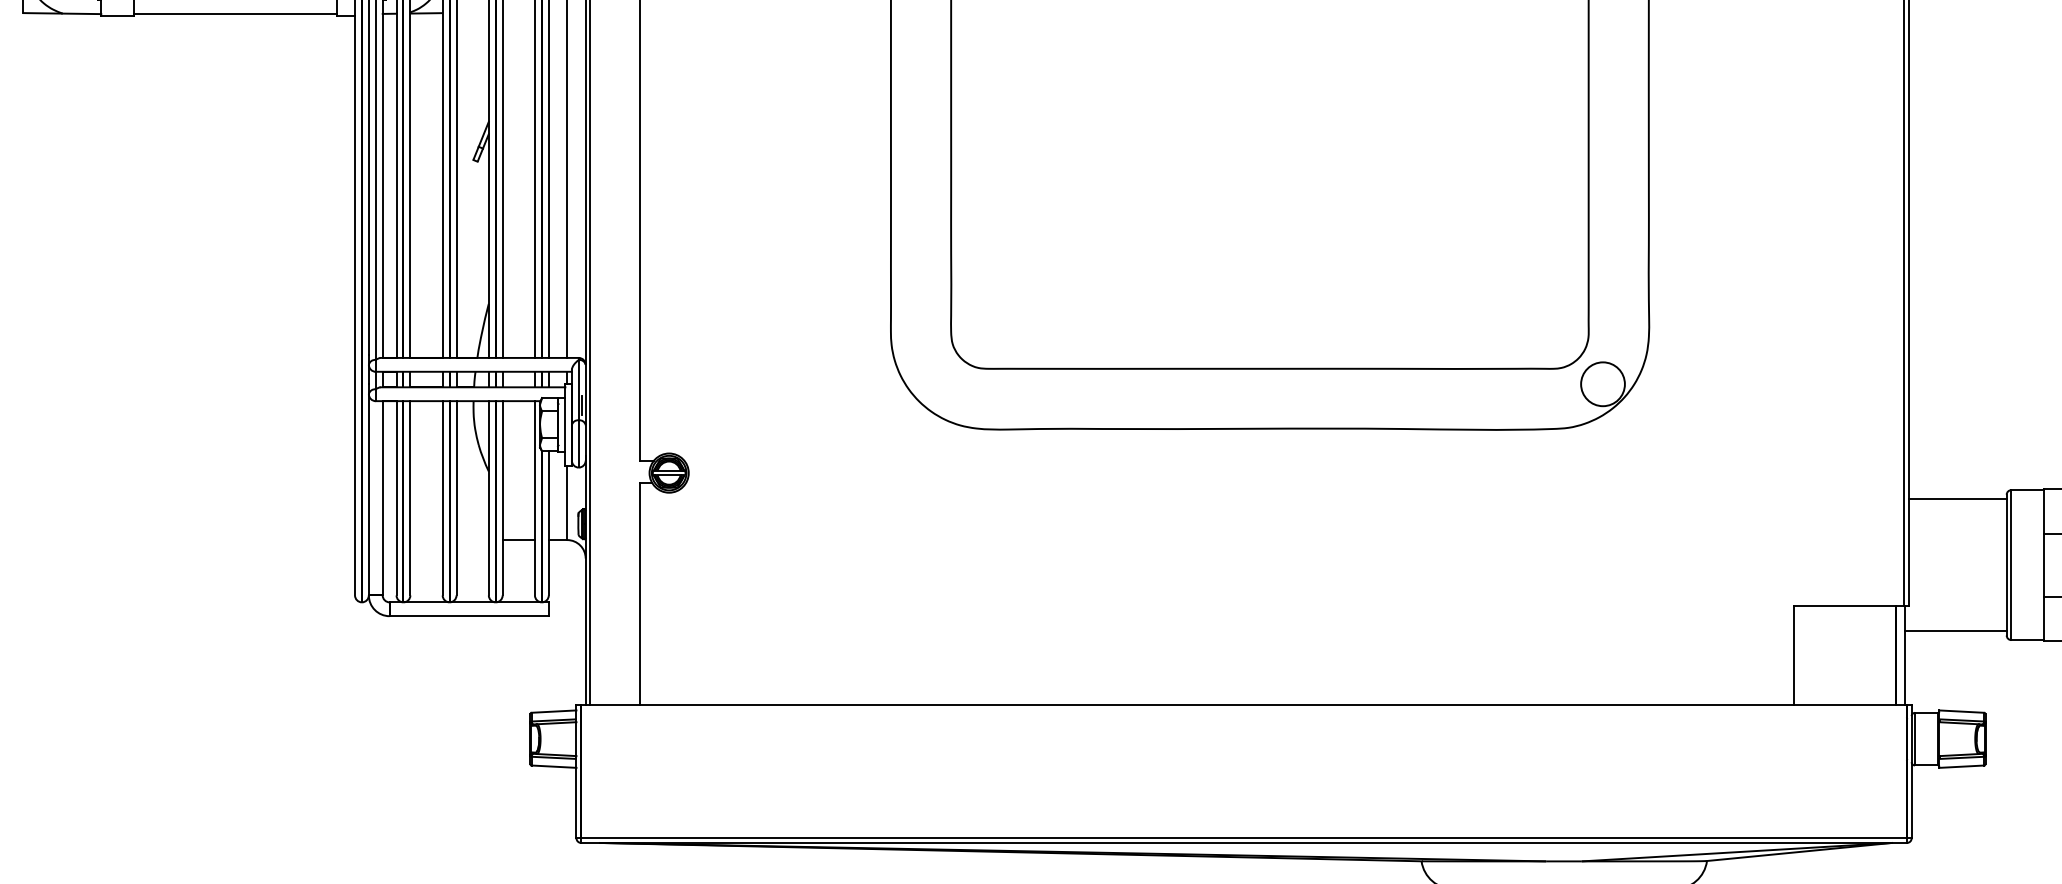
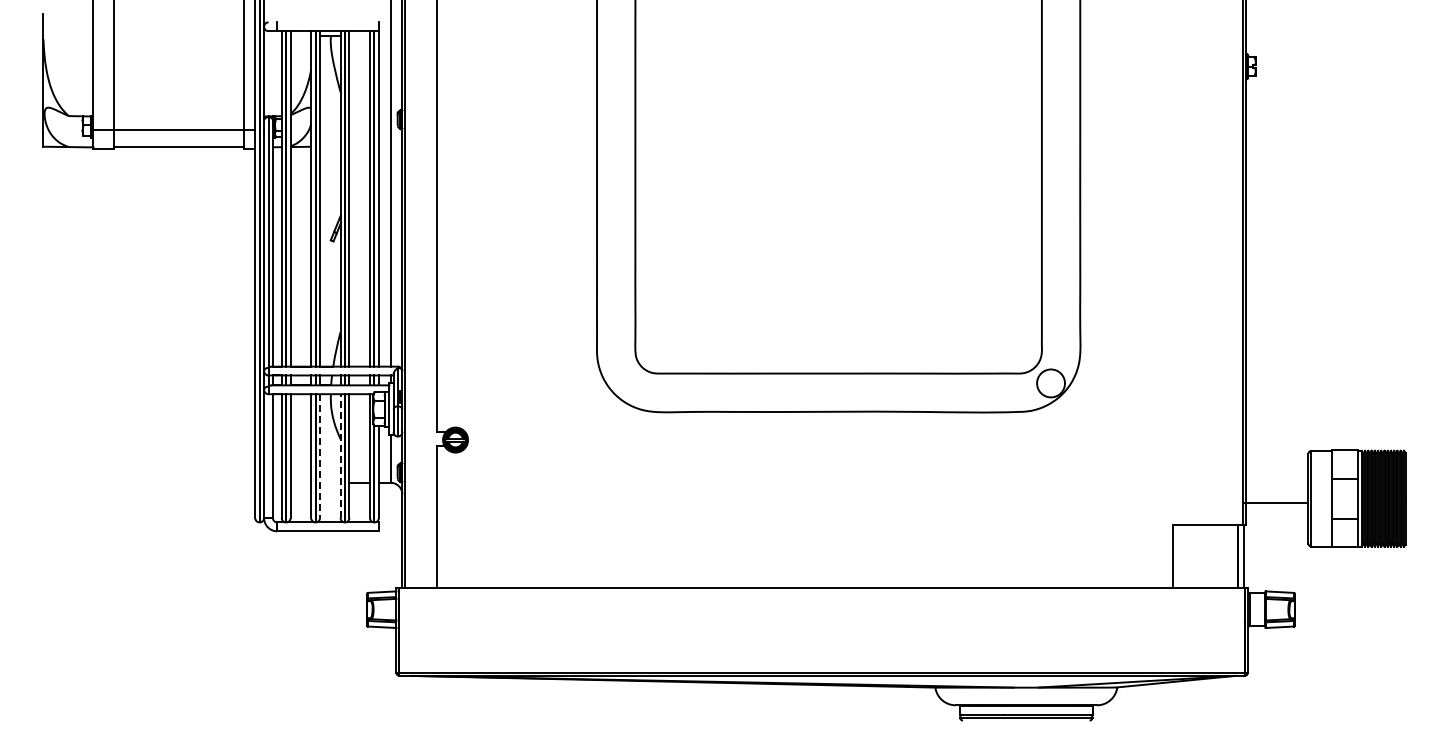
line: (457, 498) -> (320, 456), solid -> dashed
line: (488, 498) -> (340, 456), solid -> dashed
line: (1958, 498) -> (1277, 456), removed
line: (1955, 630) -> (1275, 502), moved

